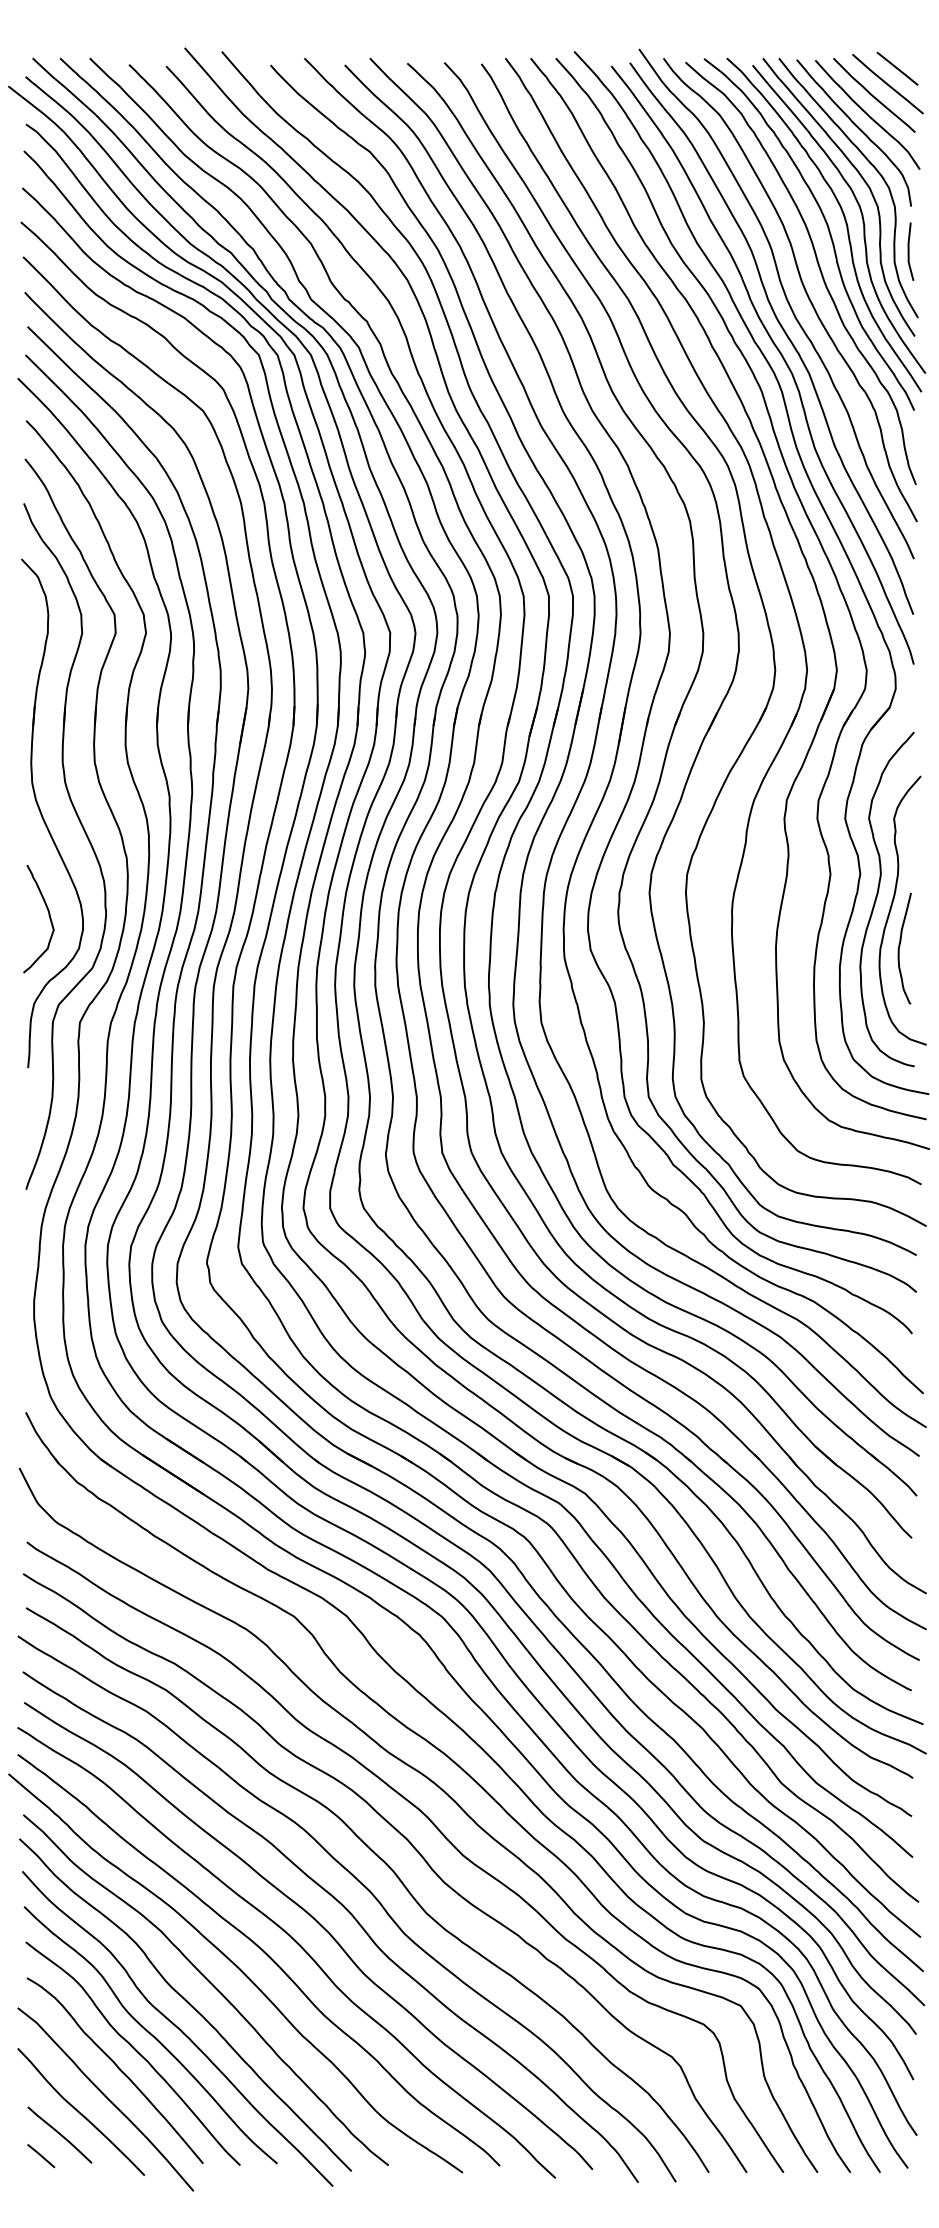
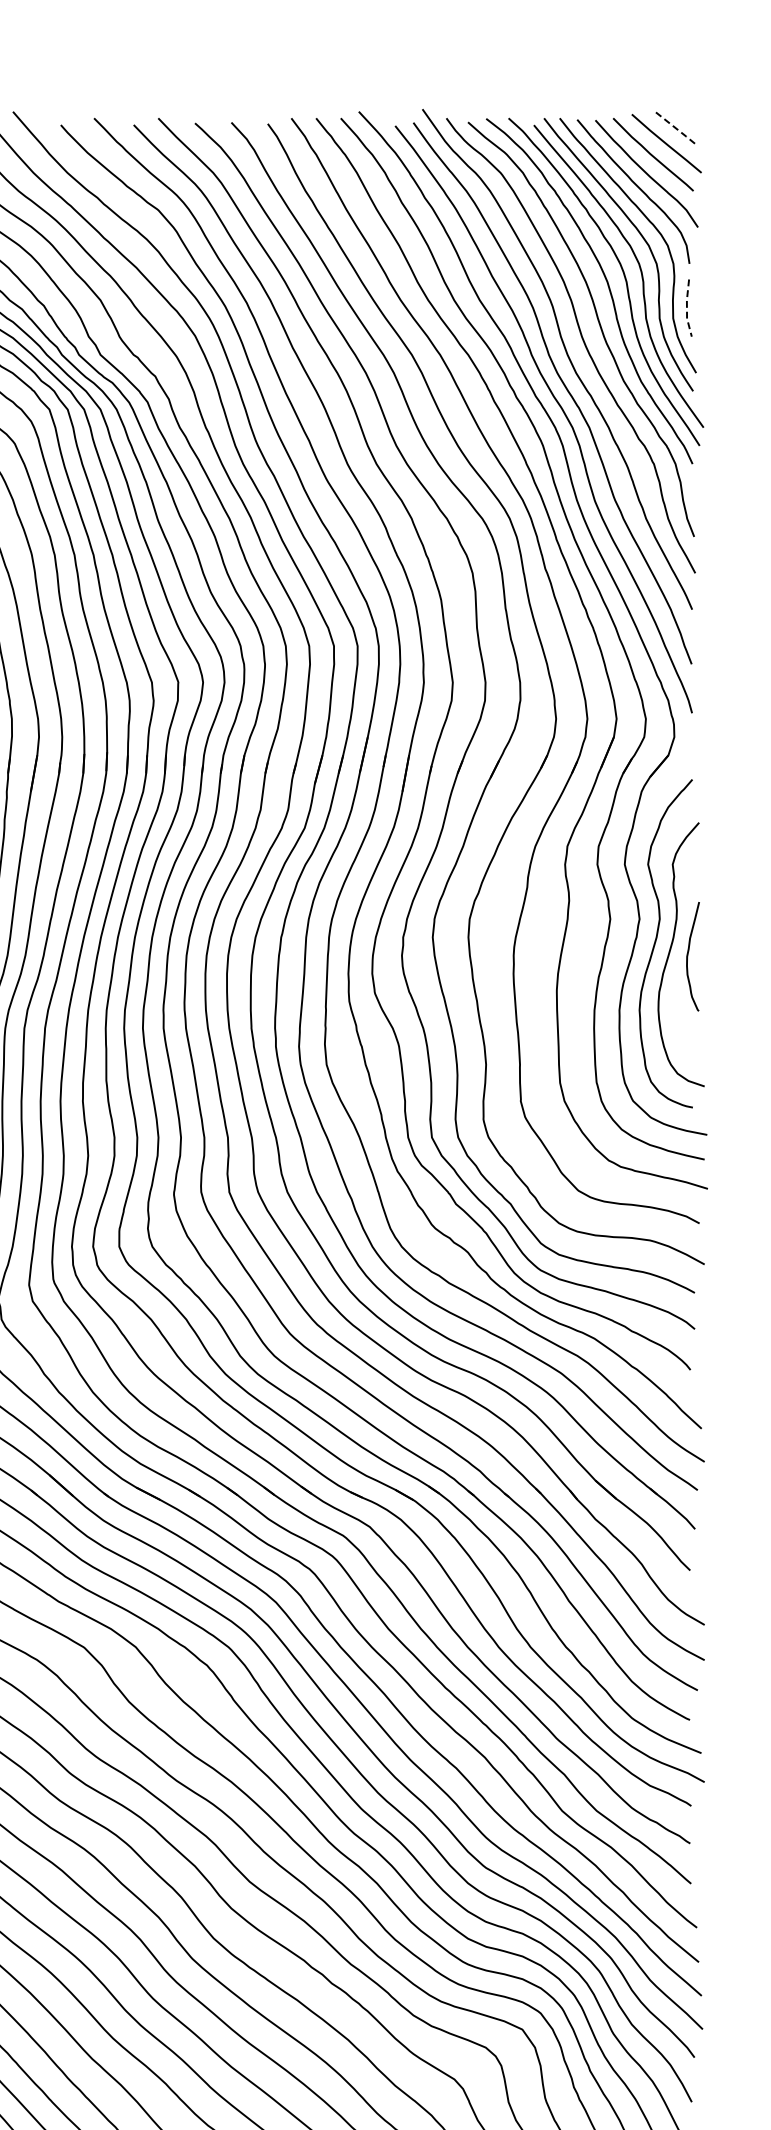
line: (898, 69) -> (677, 129), solid -> dashed
line: (908, 252) -> (686, 308), solid -> dashed
curve: (900, 946) -> (688, 954), moved

